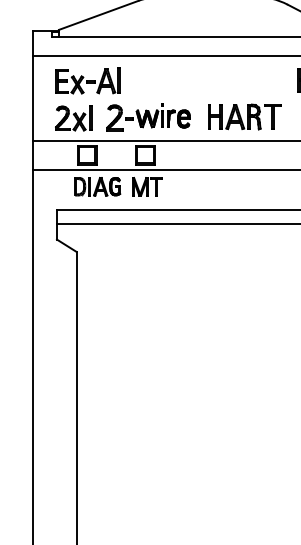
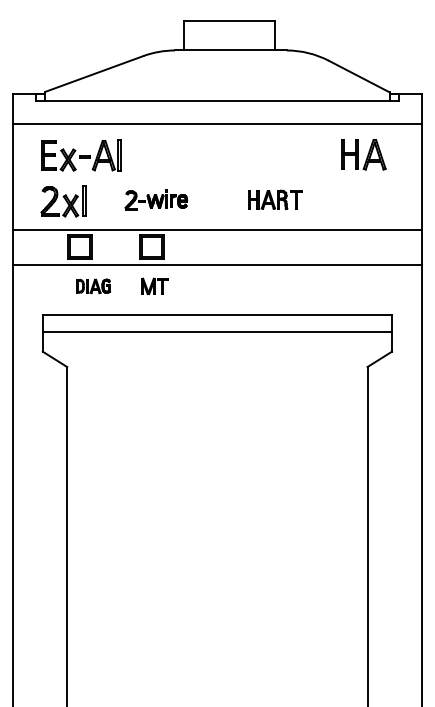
part: (148, 116) -> (156, 199), size x0.6
part: (244, 116) -> (275, 199), size x0.6
part: (97, 186) -> (93, 286), size x0.6
part: (147, 186) -> (154, 286), size x0.7

